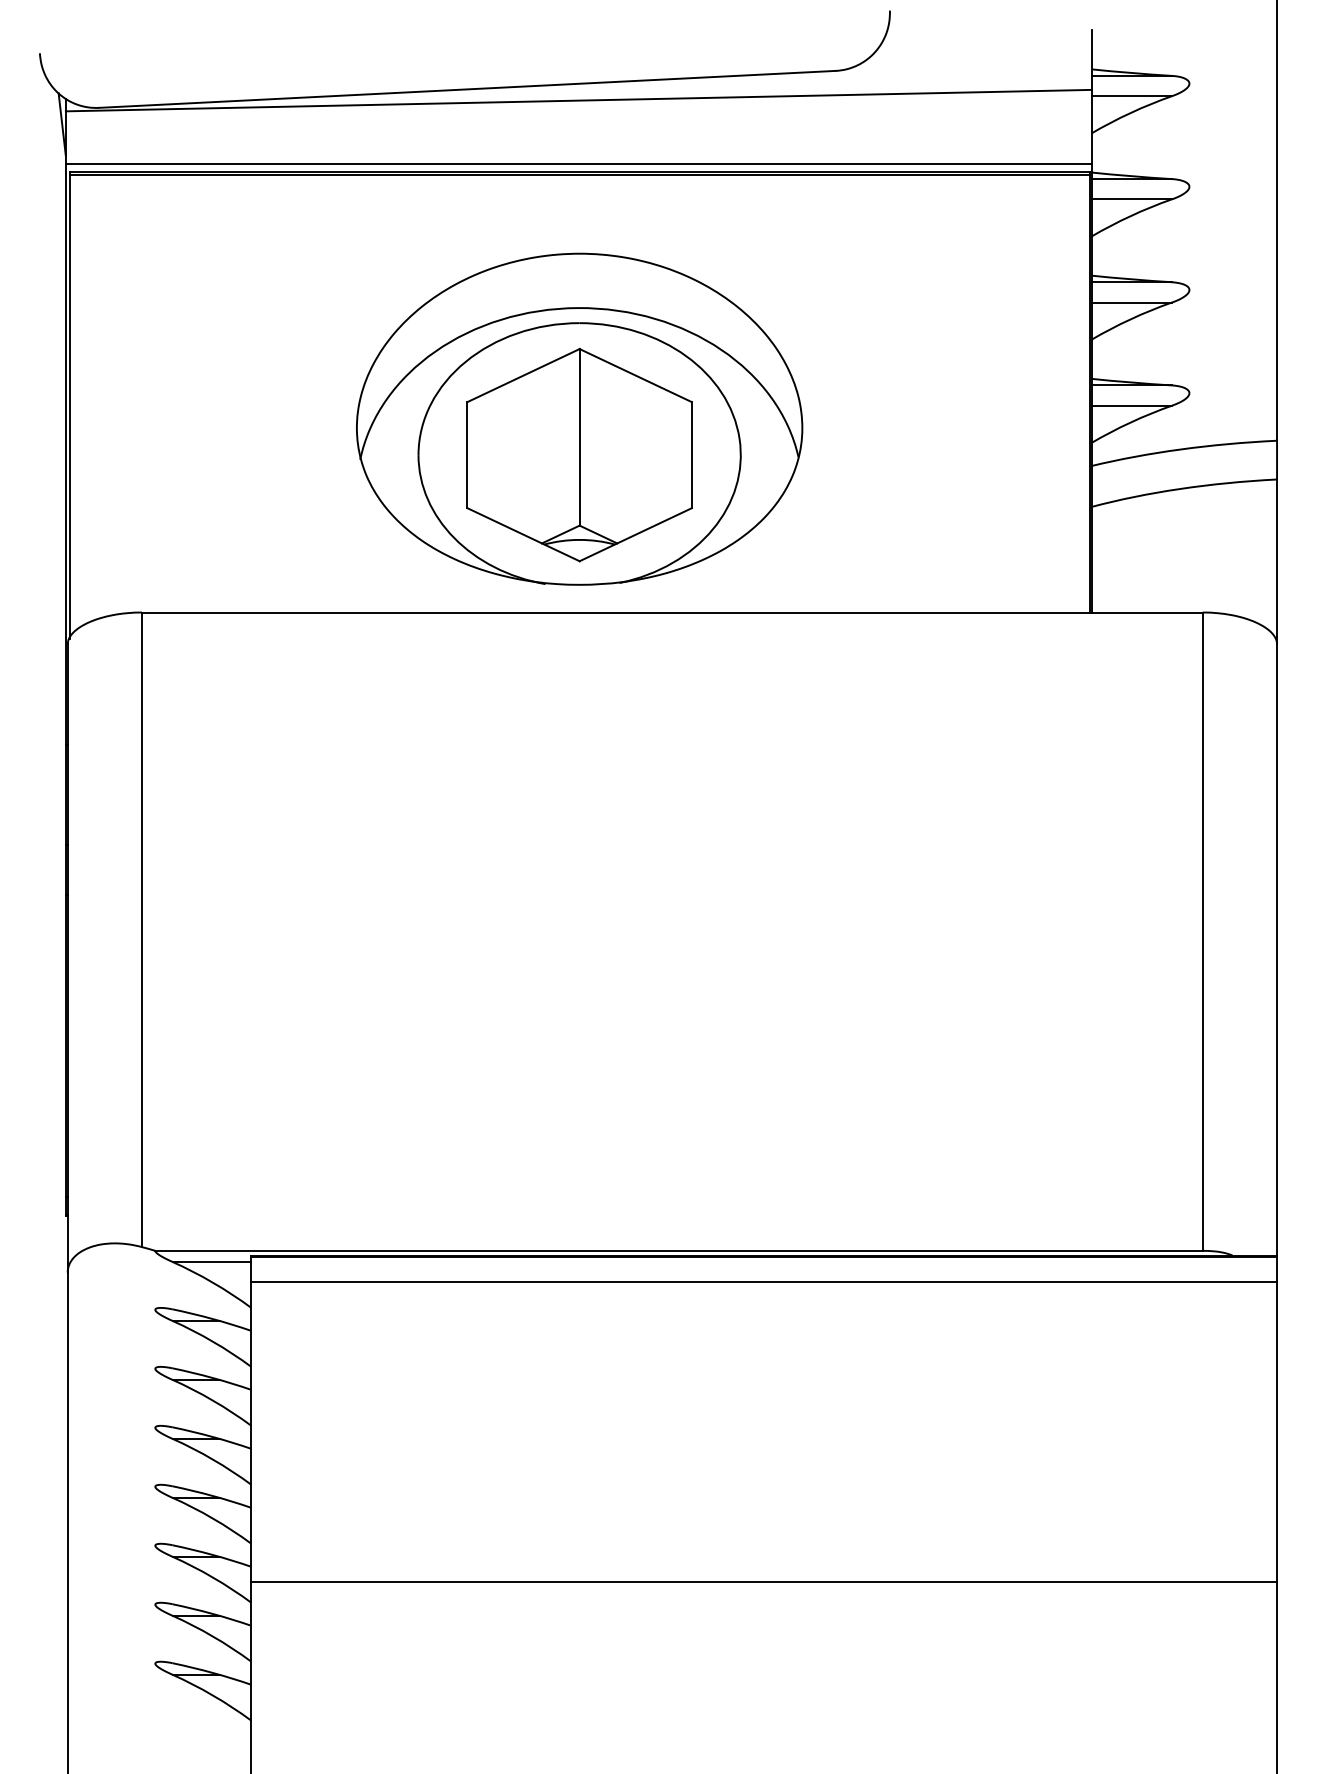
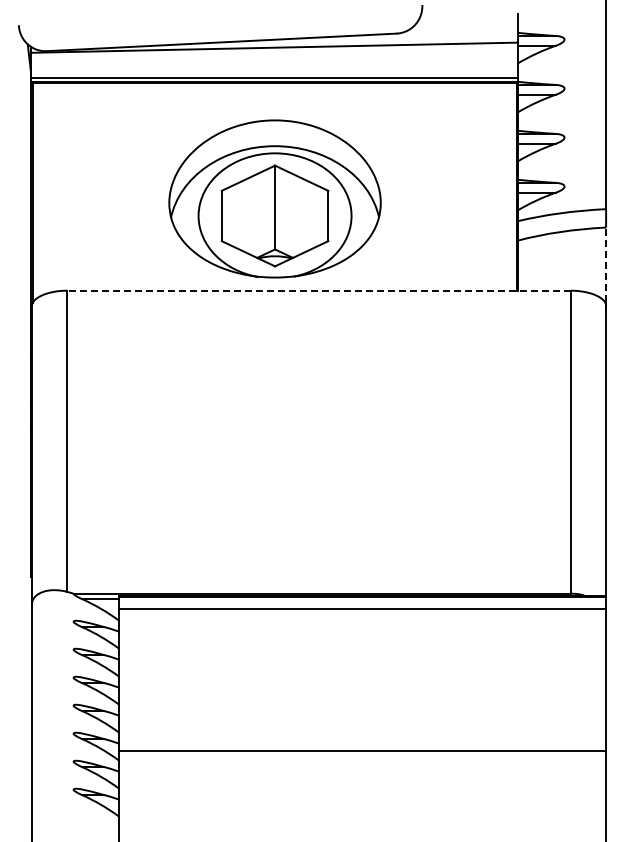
line: (1277, 557) -> (606, 264), solid -> dashed
line: (673, 612) -> (319, 290), solid -> dashed

